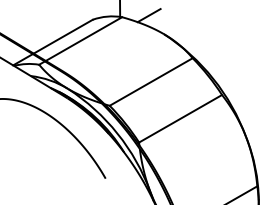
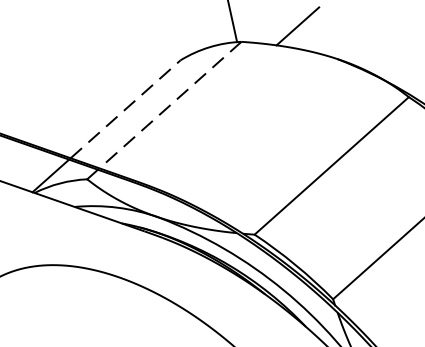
line: (63, 36) -> (126, 108), solid -> dashed
line: (83, 39) -> (169, 106), solid -> dashed

